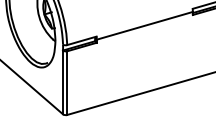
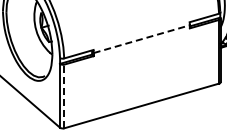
line: (145, 26) -> (142, 39), solid -> dashed
line: (67, 83) -> (64, 96), solid -> dashed

